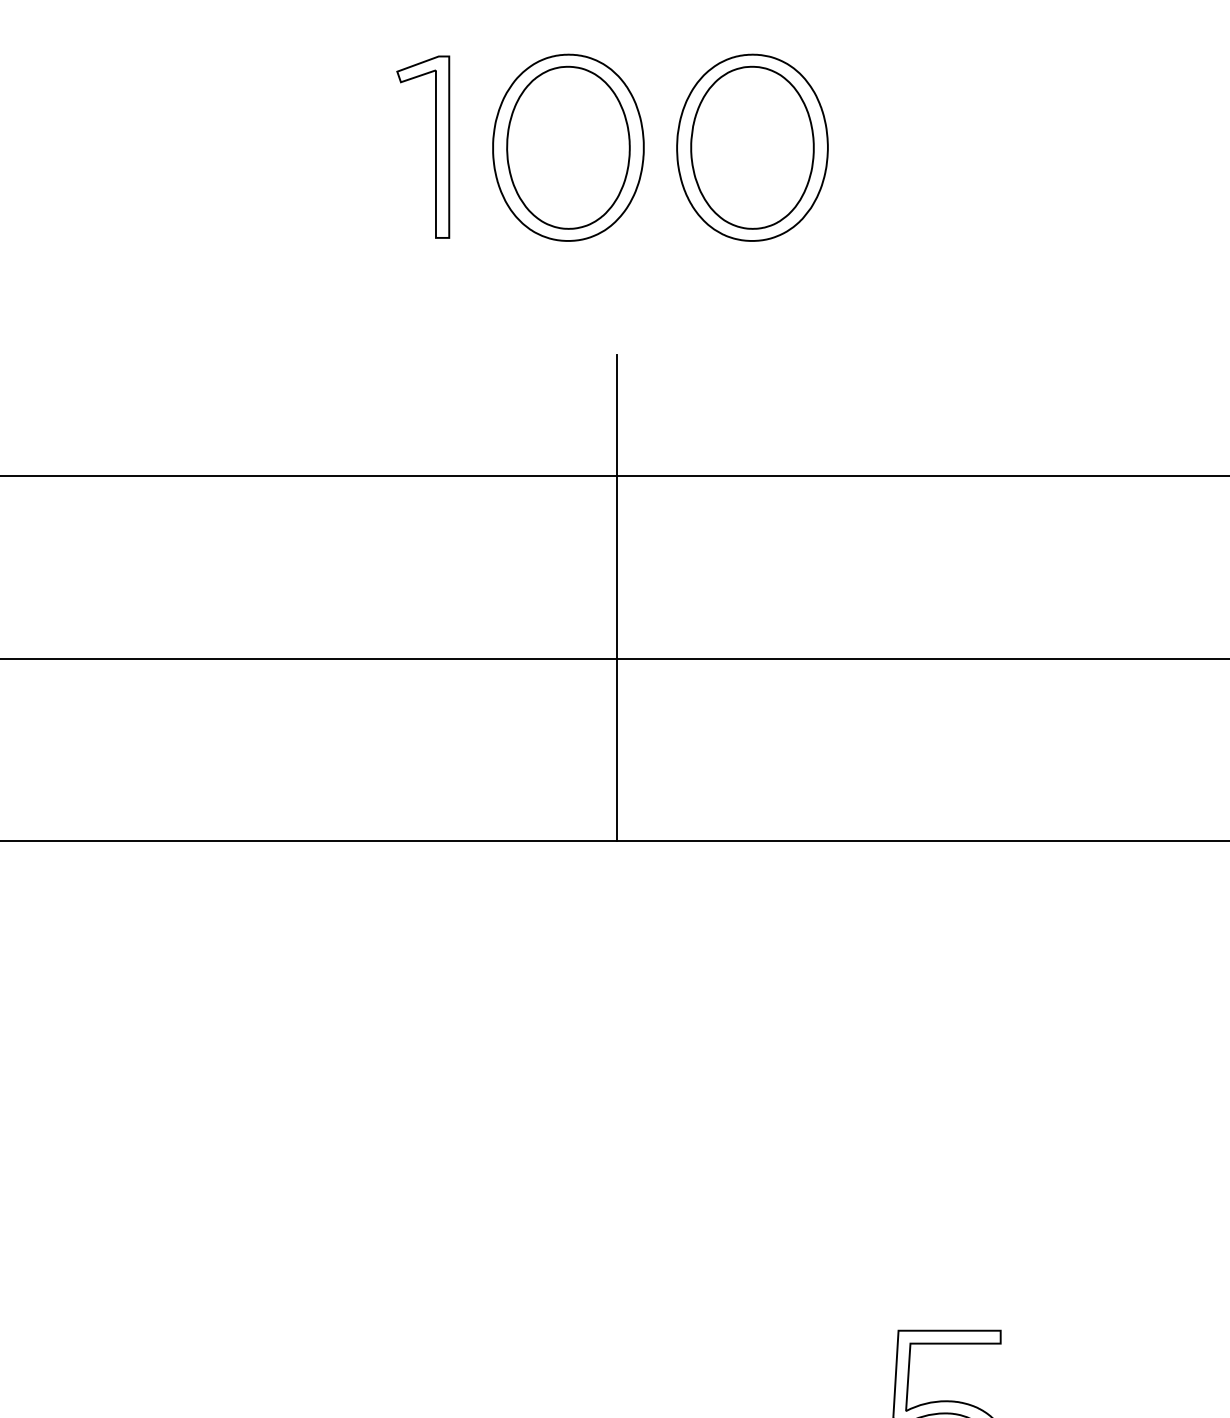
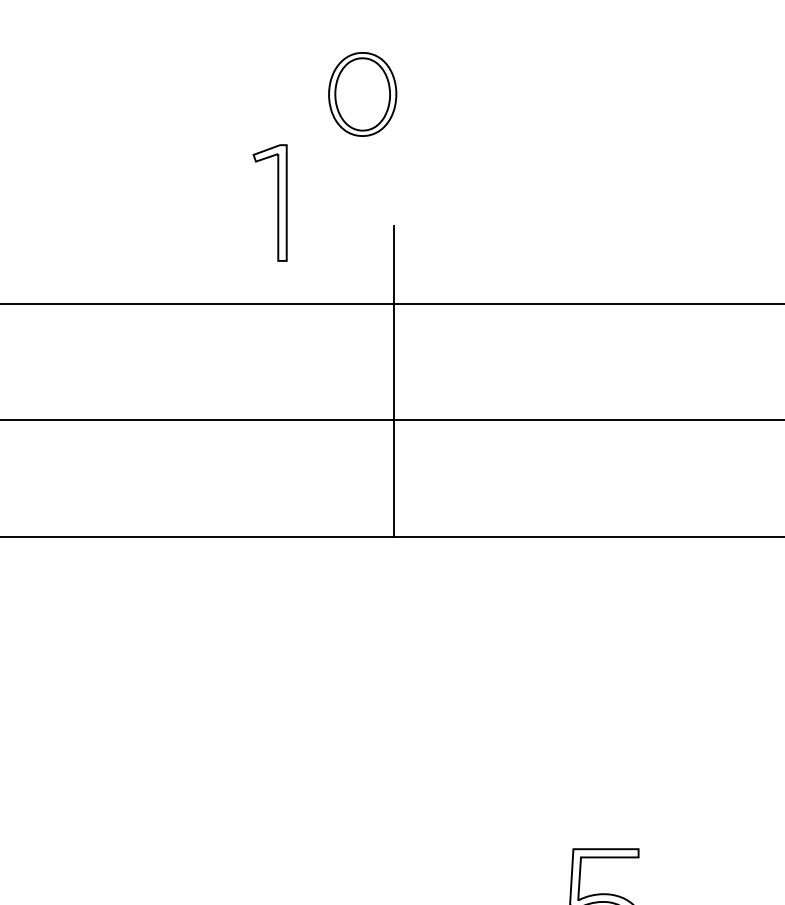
part: (434, 146) -> (277, 202), moved
part: (567, 147) -> (362, 94), size x0.7
part: (752, 147) -> (480, 94), removed

